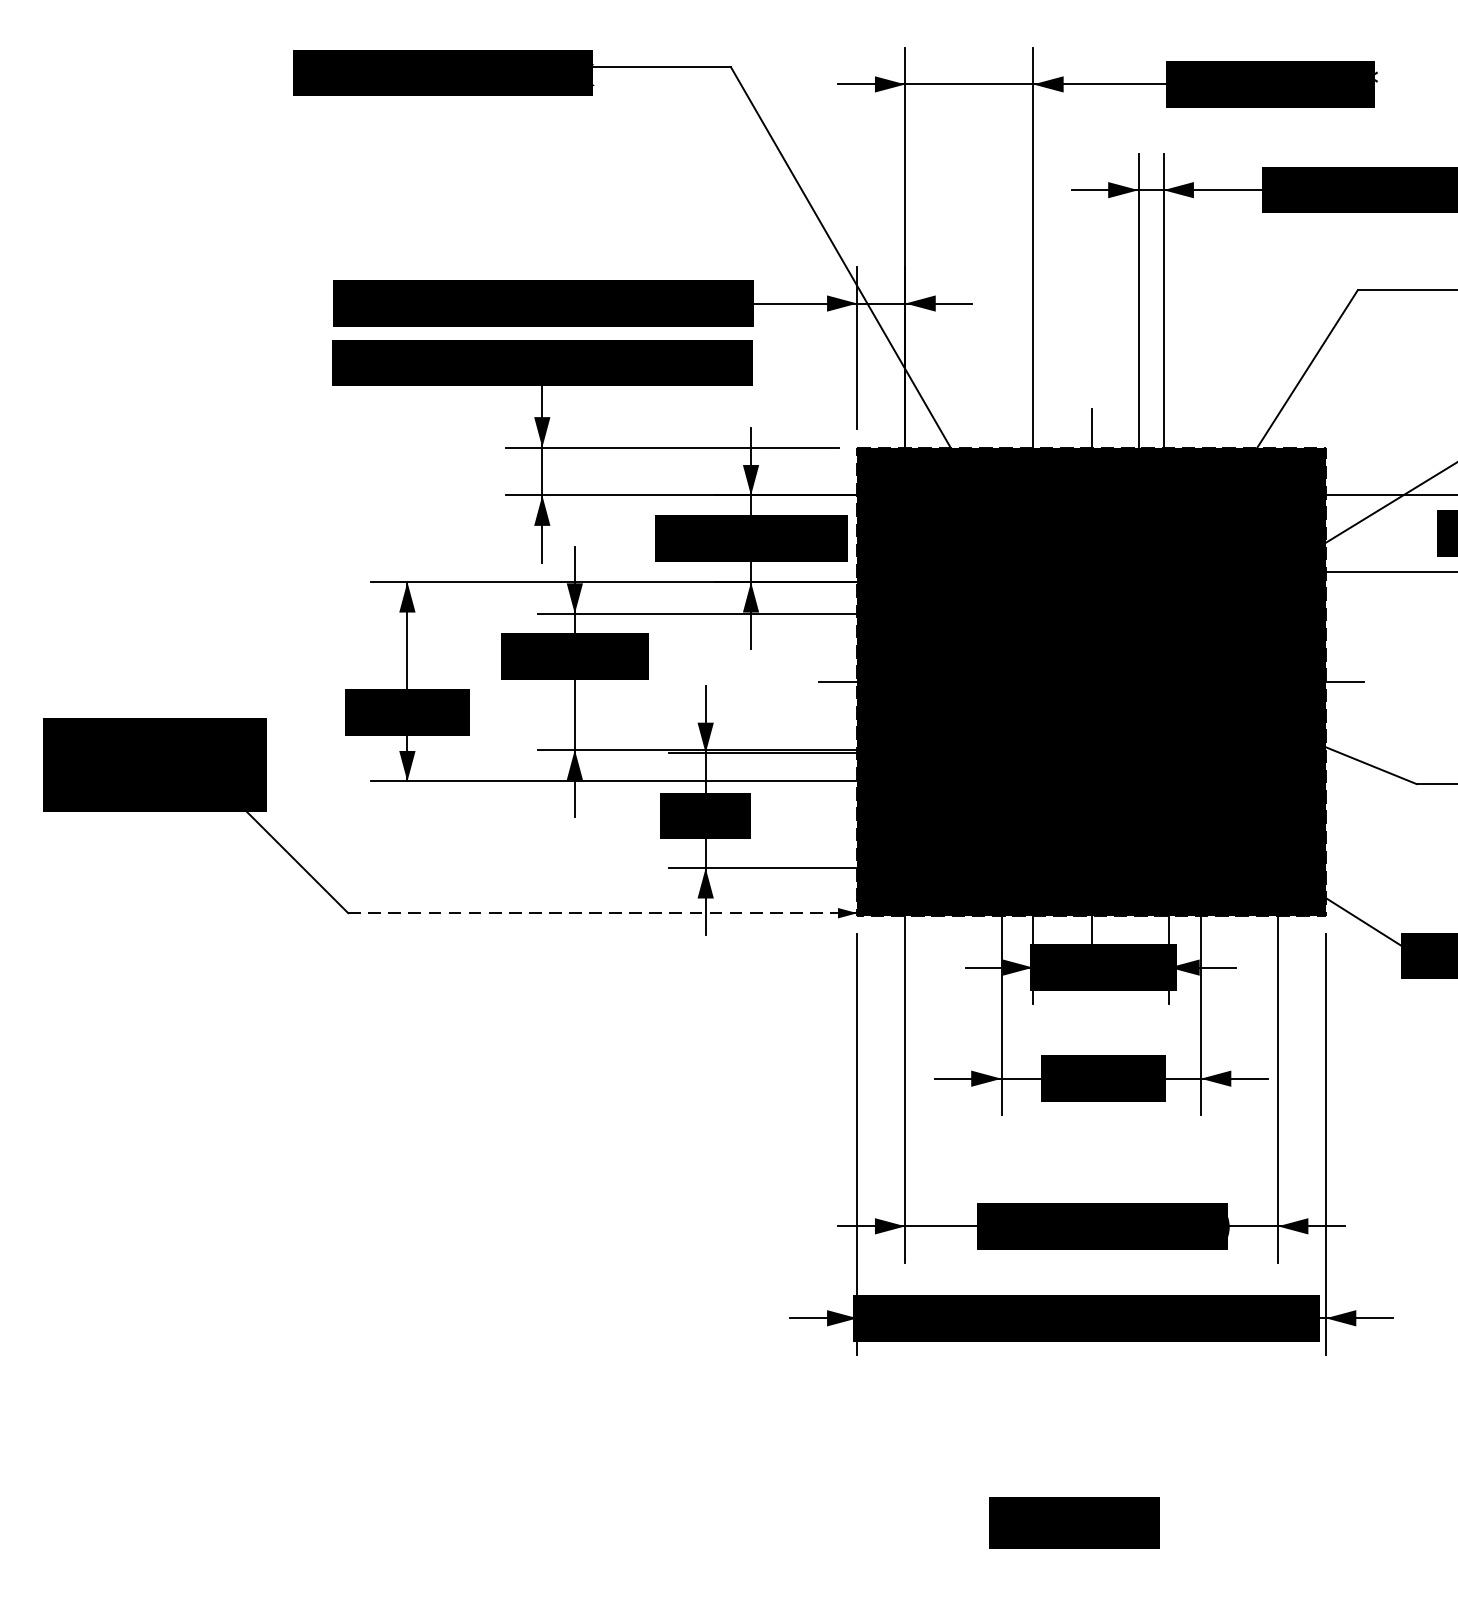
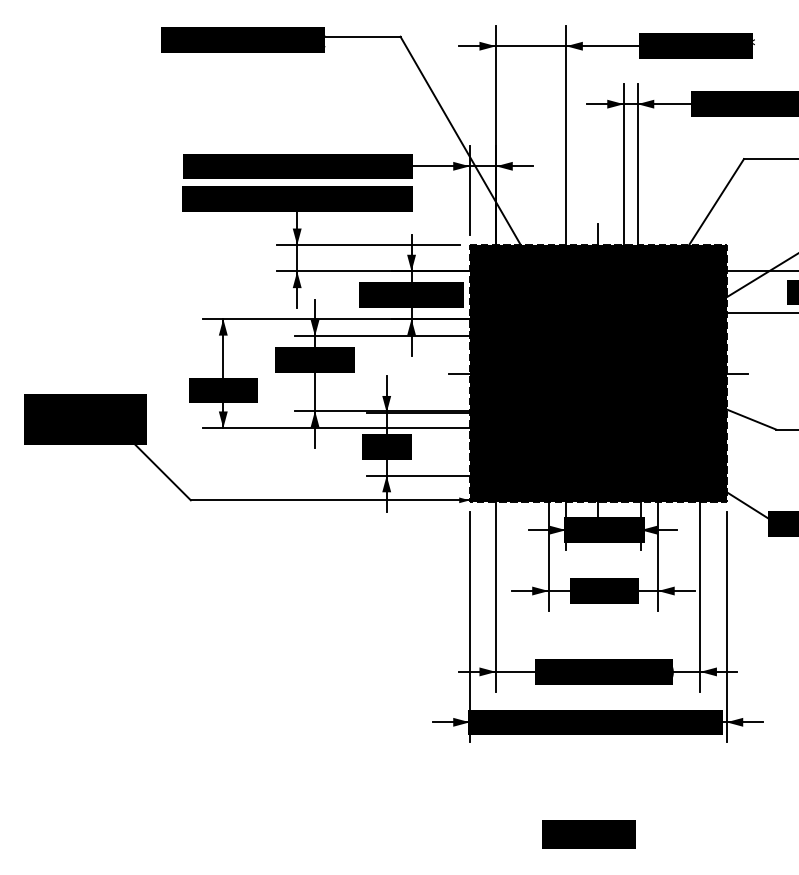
line: (603, 913) -> (330, 500), dashed -> solid

